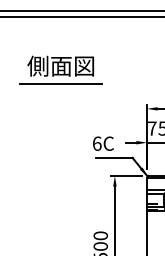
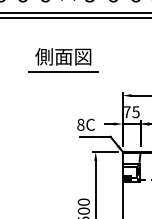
part: (60, 70) -> (63, 60), moved
text: (96, 143) -> (80, 124), 6C -> 8C

